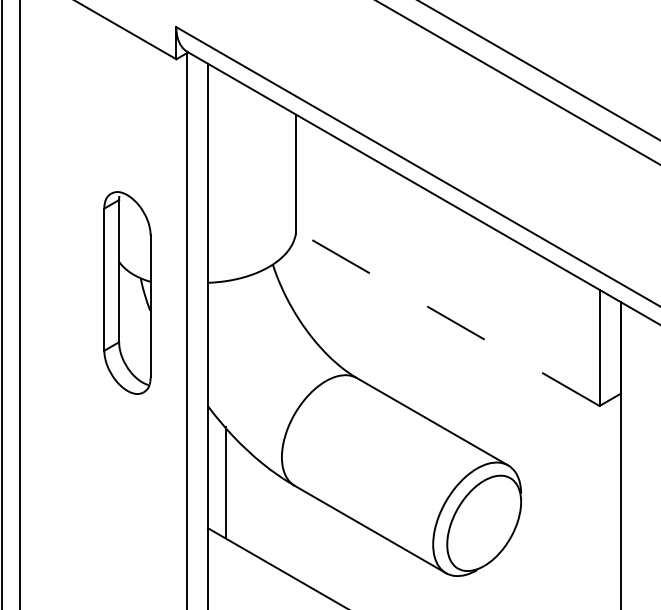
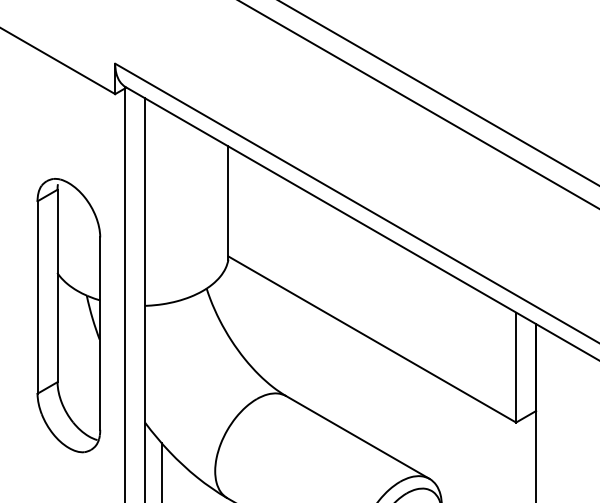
part: (127, 292) -> (68, 315), size x1.43
line: (447, 318) -> (372, 339), dashed -> solid

